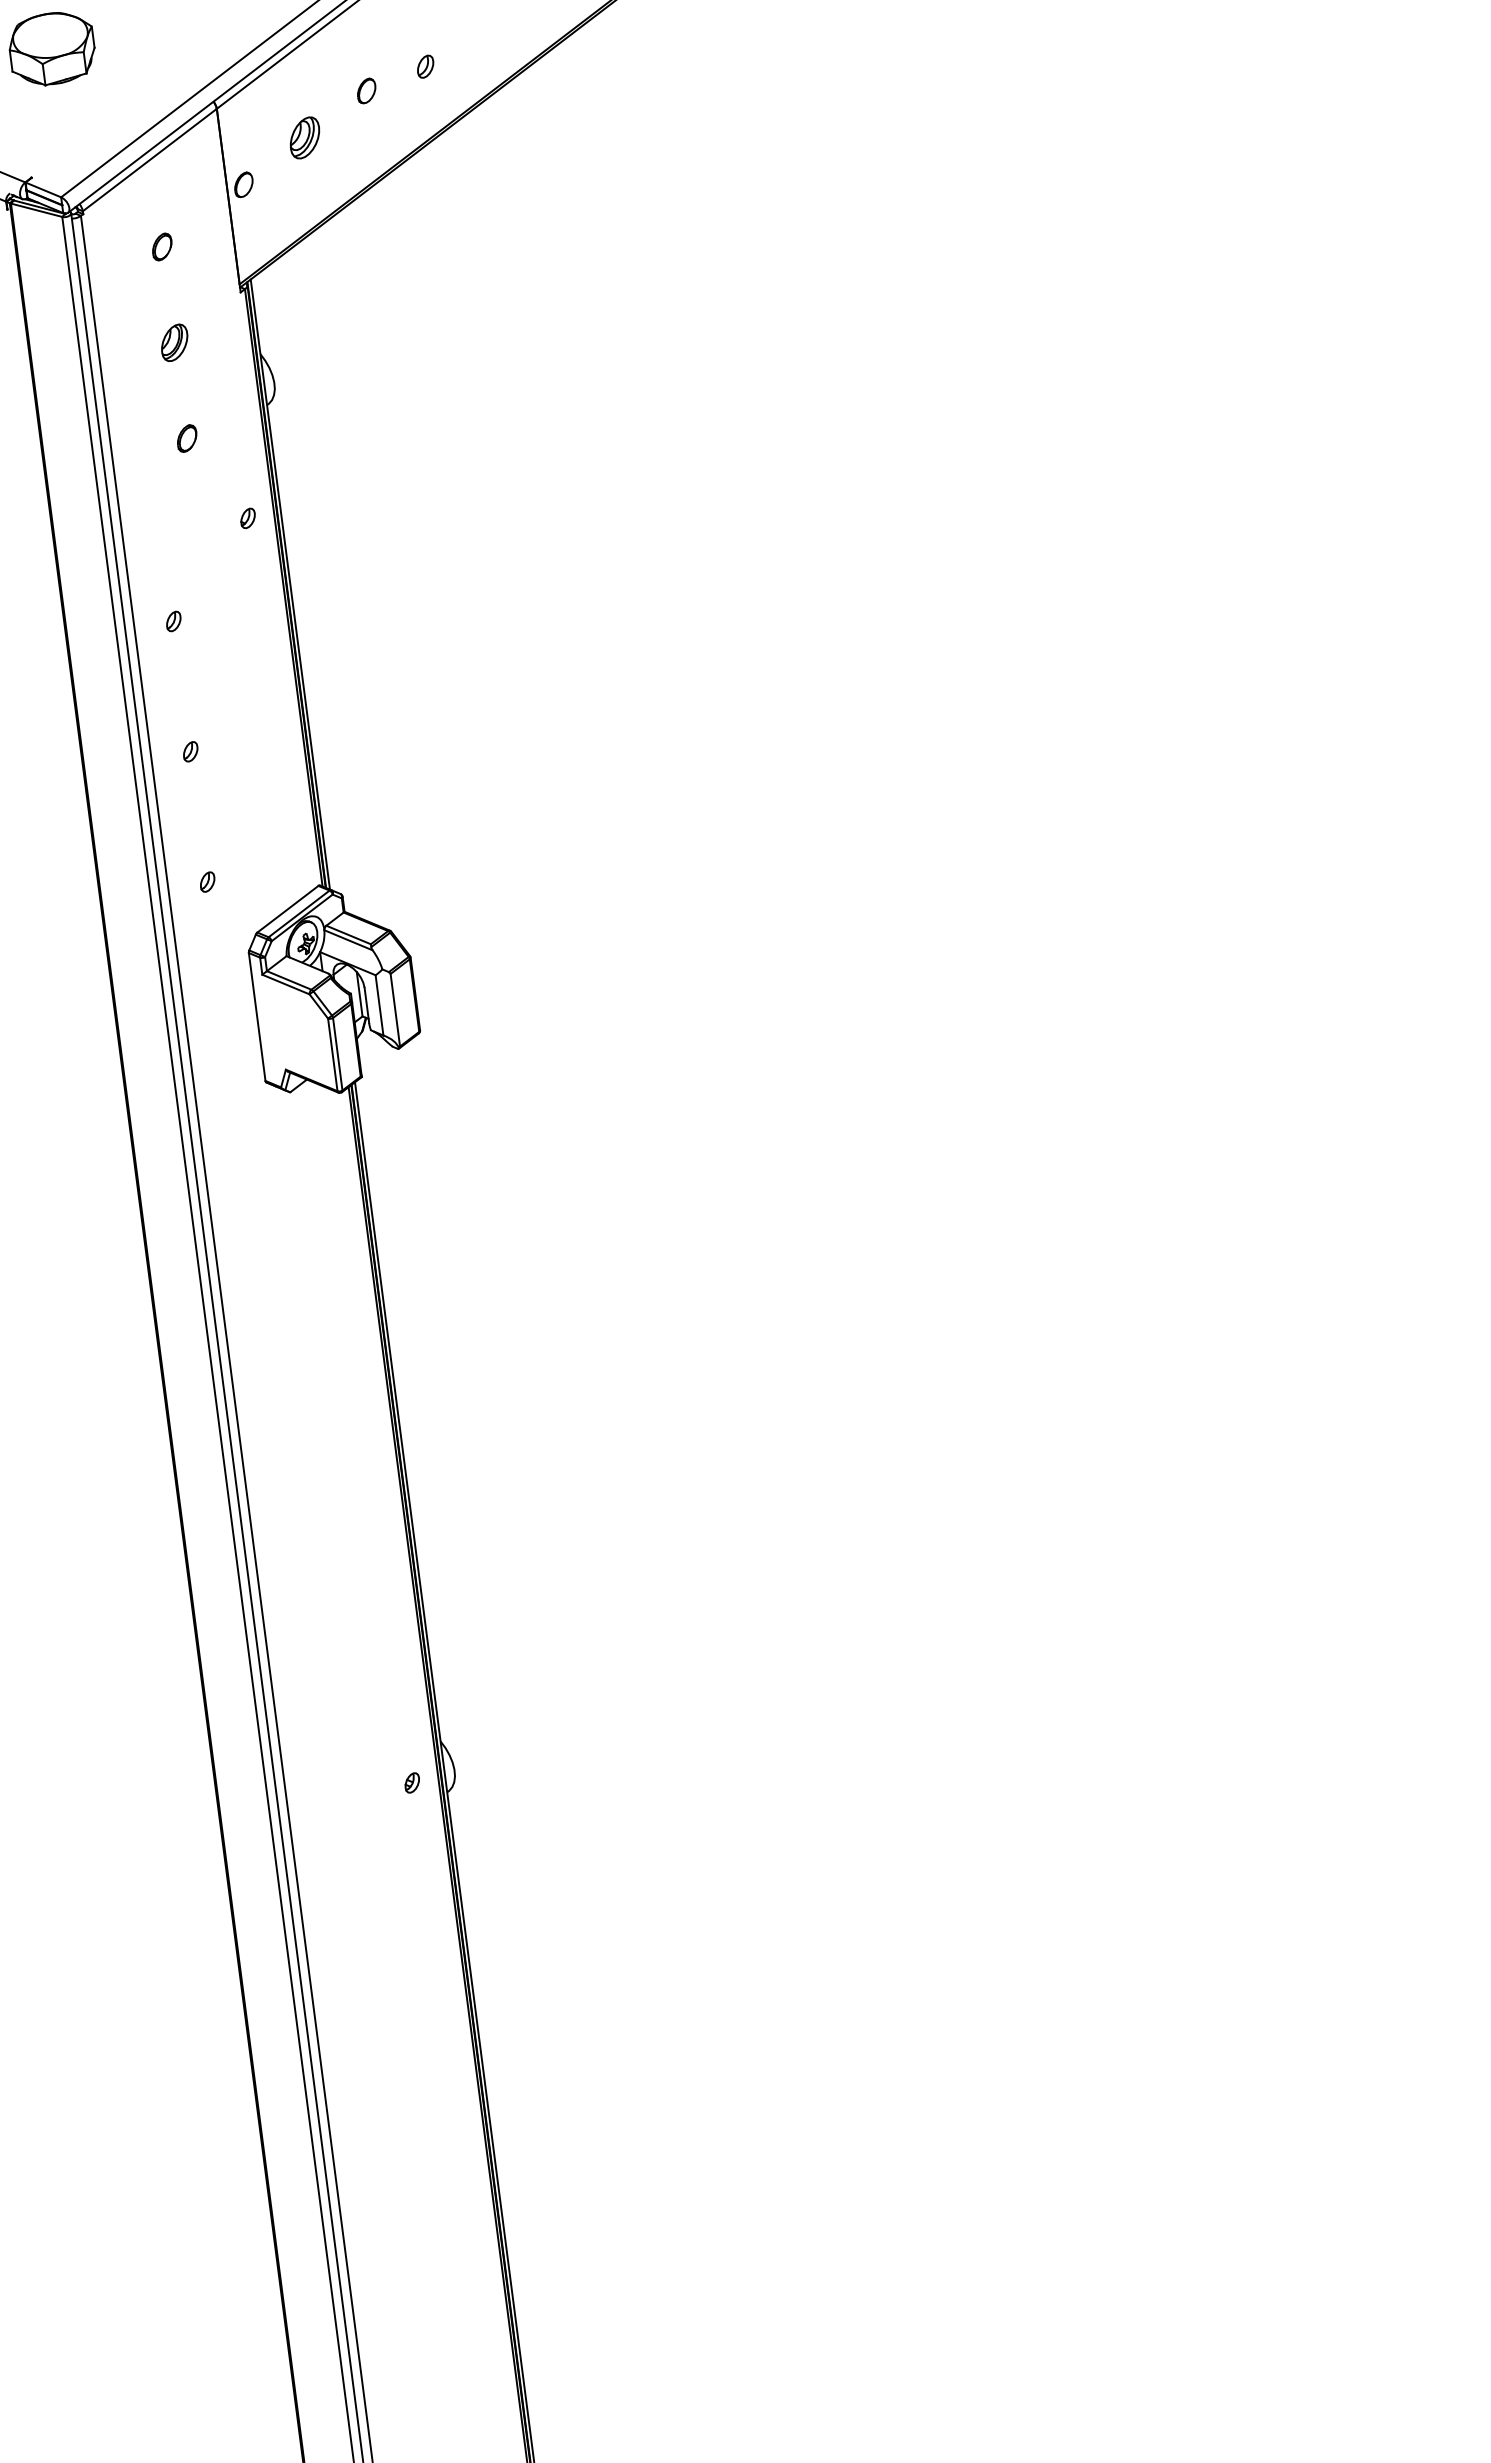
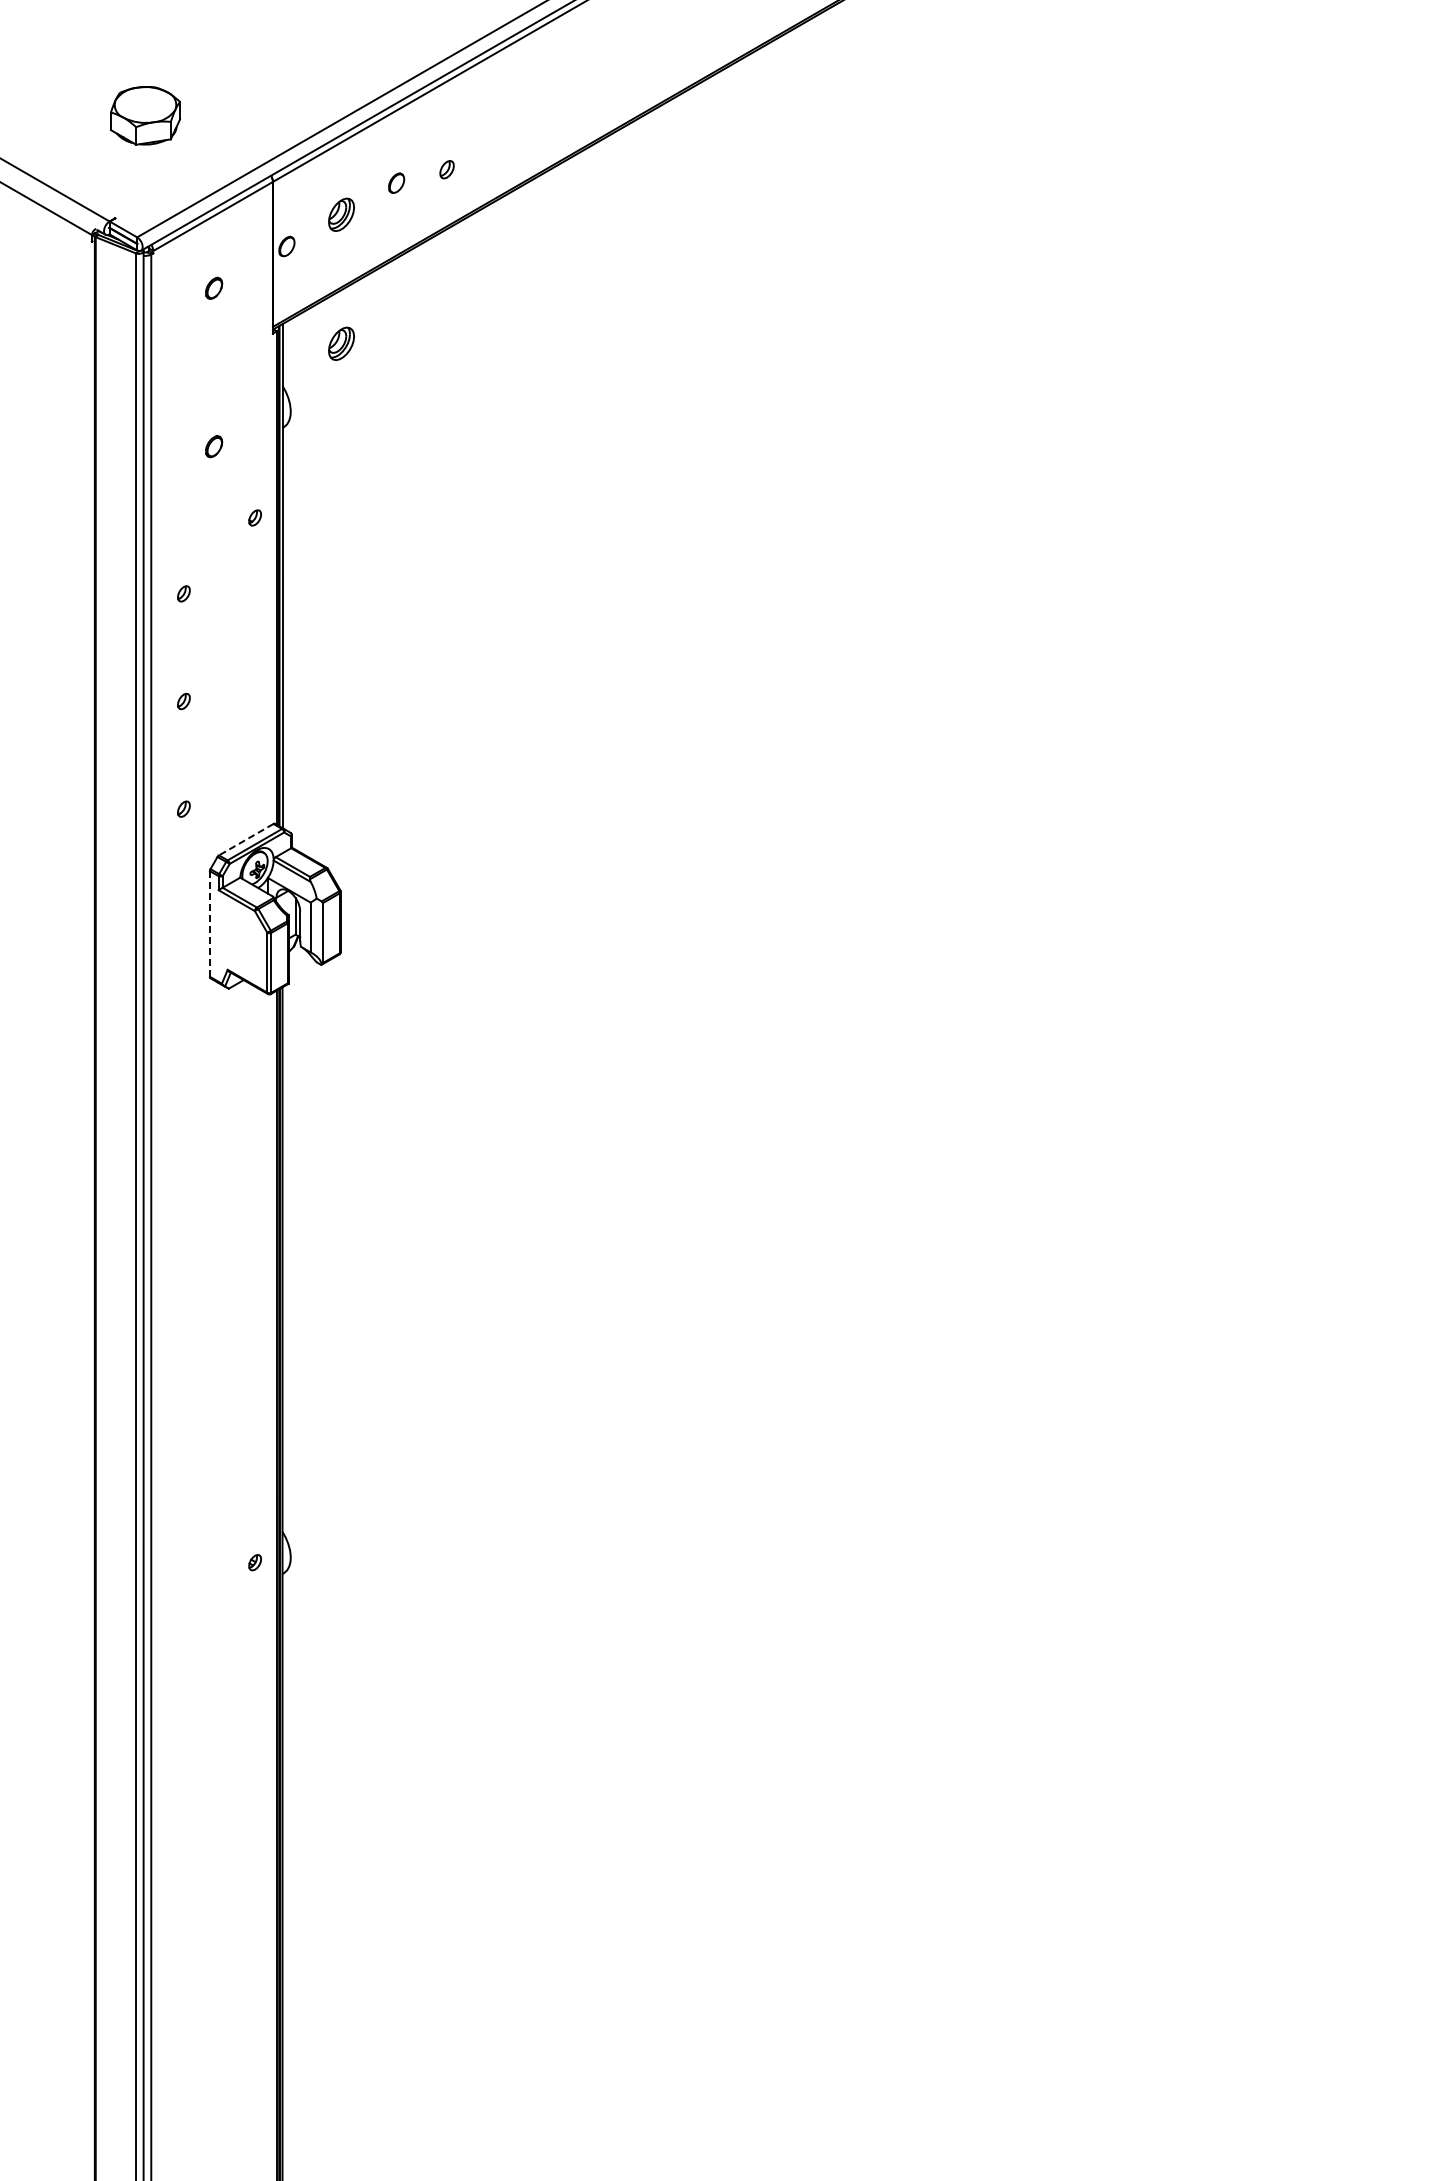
part: (325, 293) -> (341, 343), added
part: (175, 342) -> (214, 367), removed
line: (286, 909) -> (245, 839), solid -> dashed
line: (256, 1016) -> (209, 923), solid -> dashed

